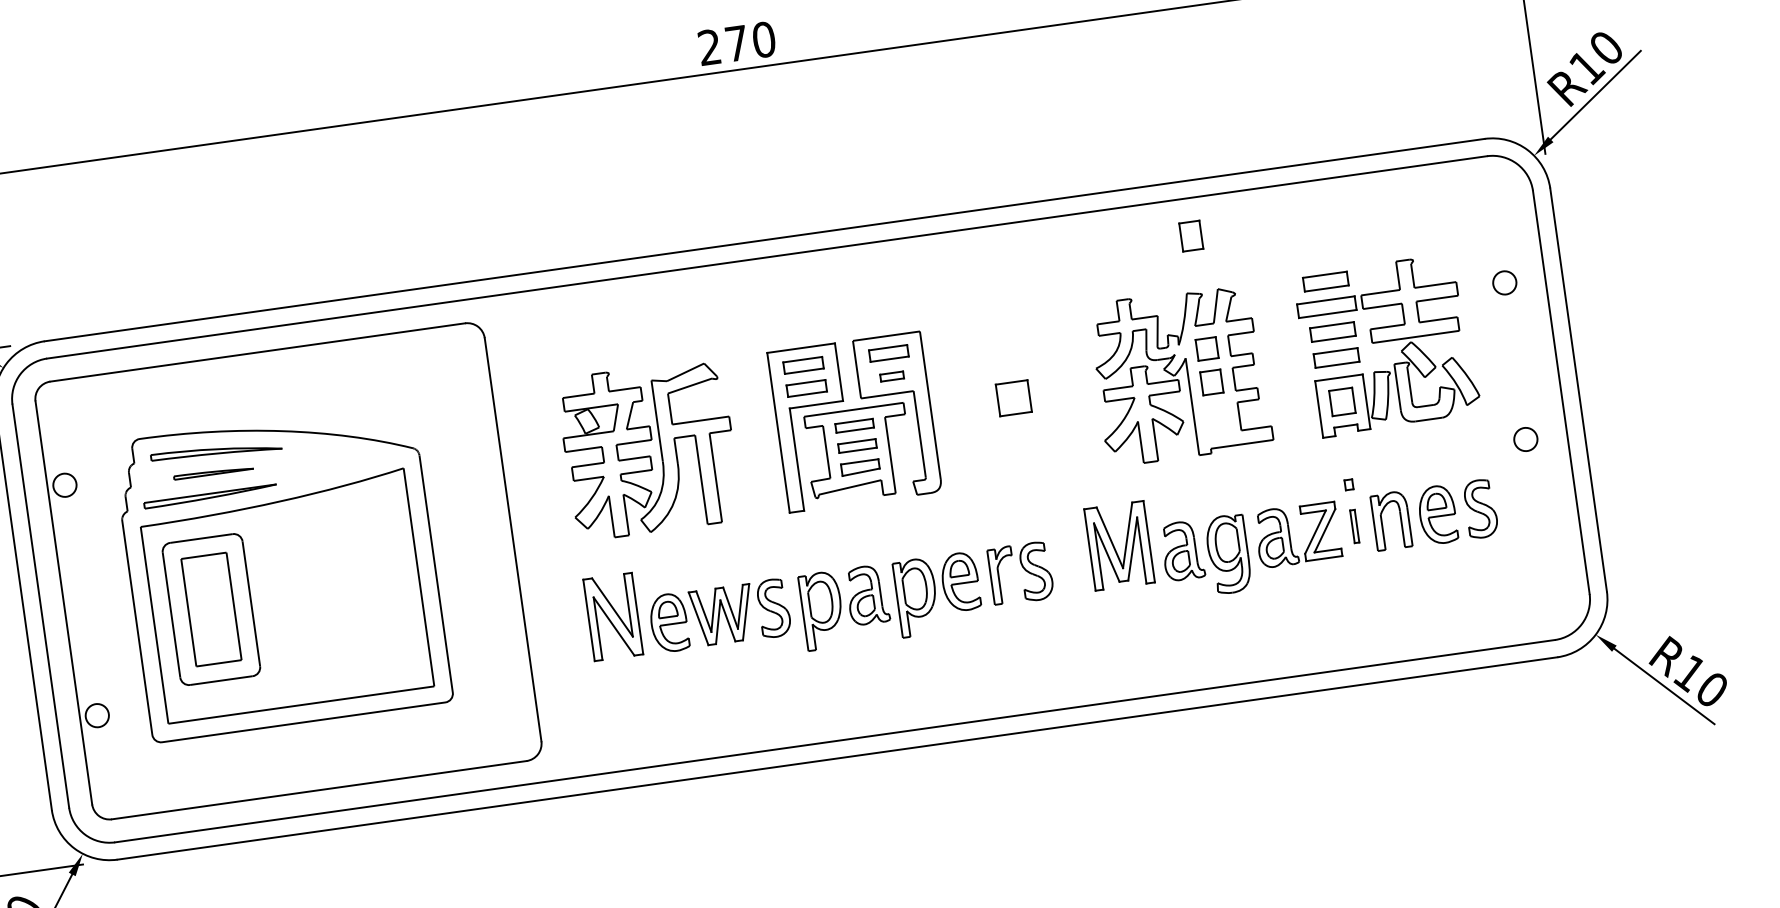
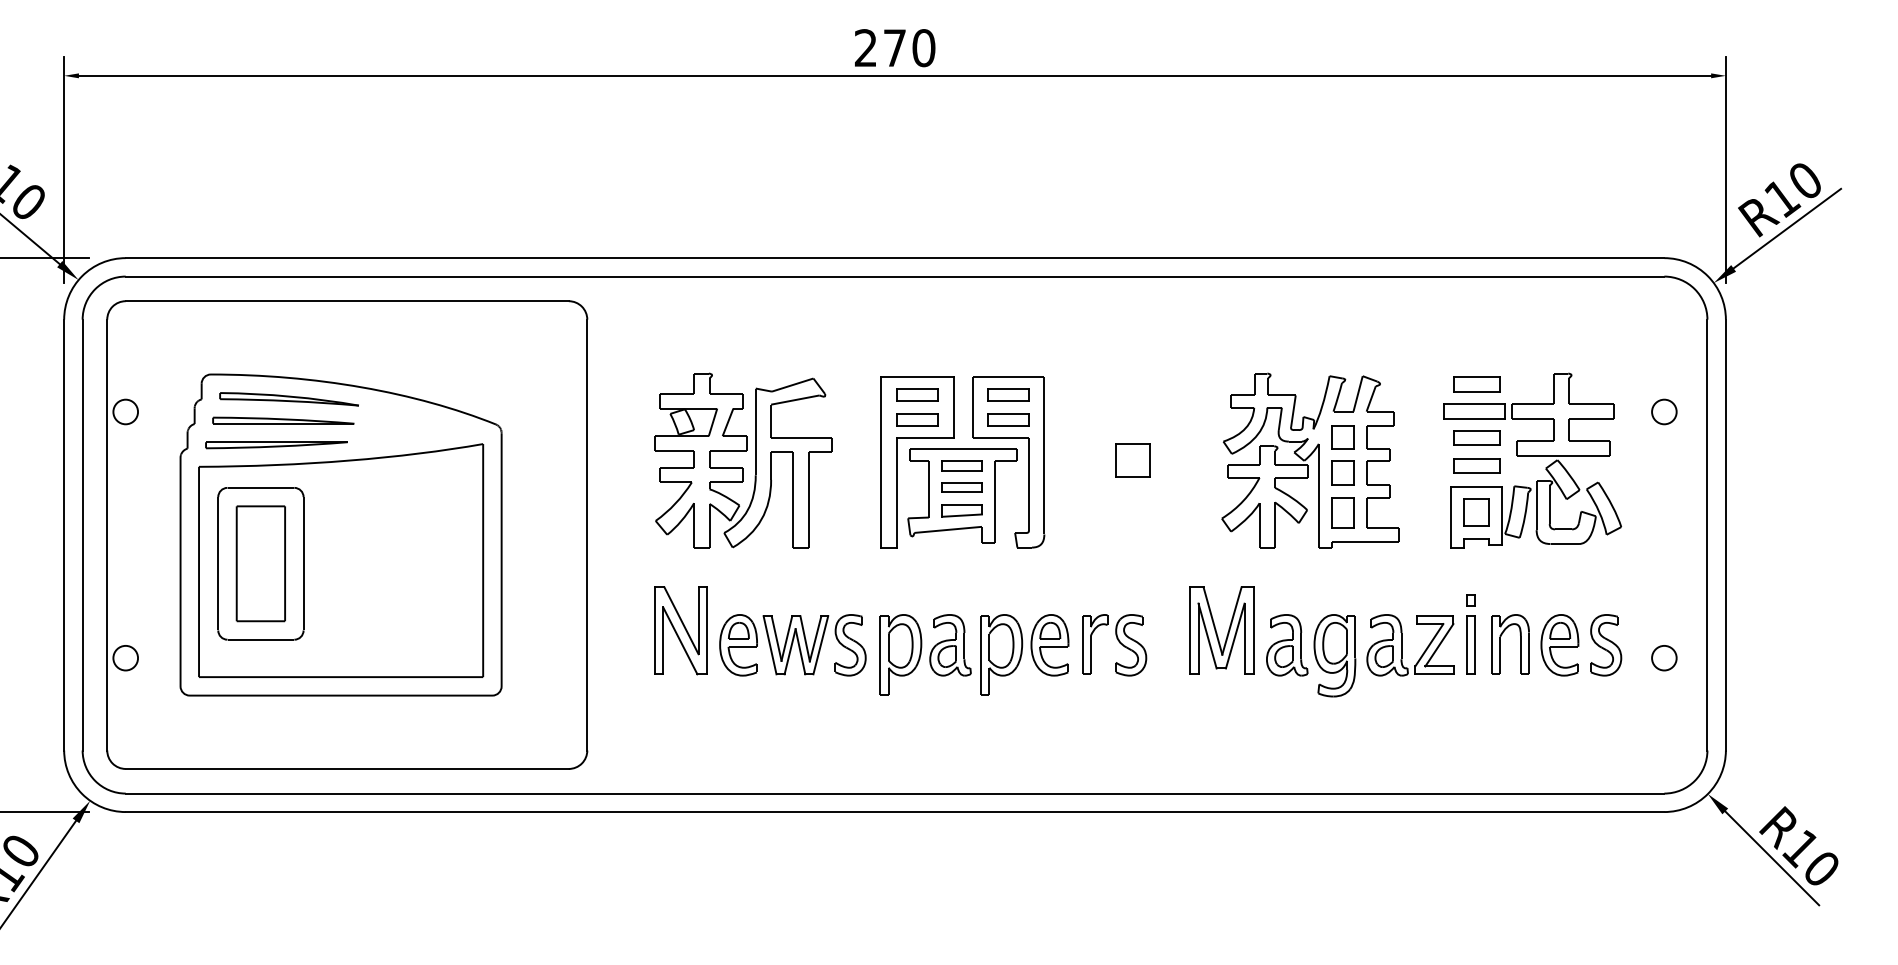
part: (1191, 235) -> (1342, 512), moved
part: (892, 376) -> (1008, 419), size x1.67
circle: (1526, 439) -> (1664, 658), moved
part: (213, 472) -> (283, 420), size x1.67
part: (1353, 525) -> (1470, 644), size x1.67

